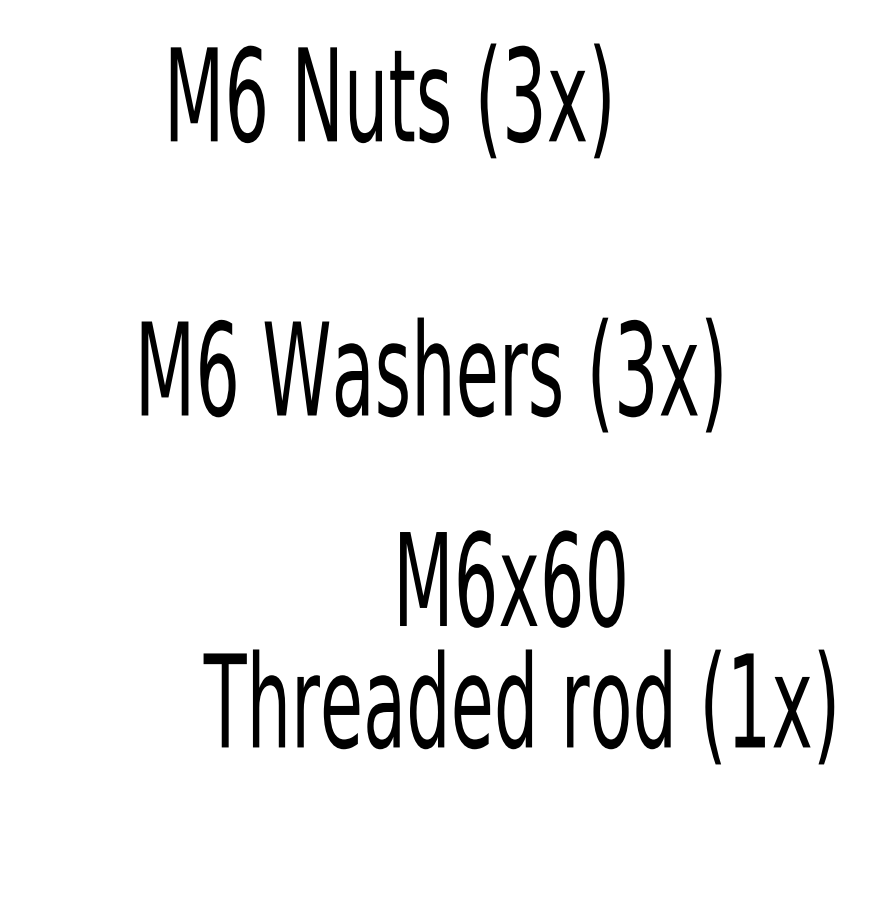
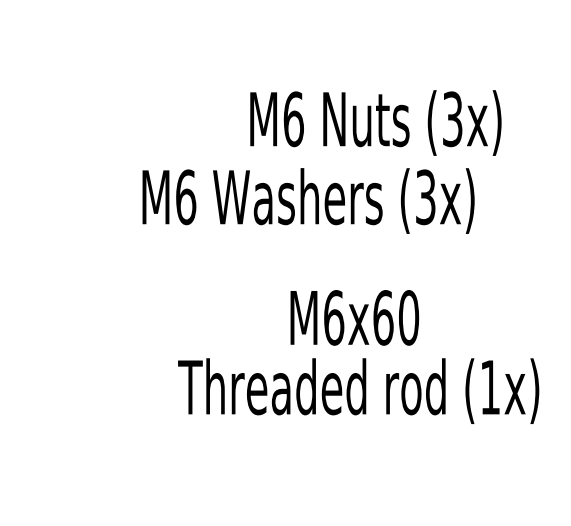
text: (389, 99) -> (375, 122), moved

